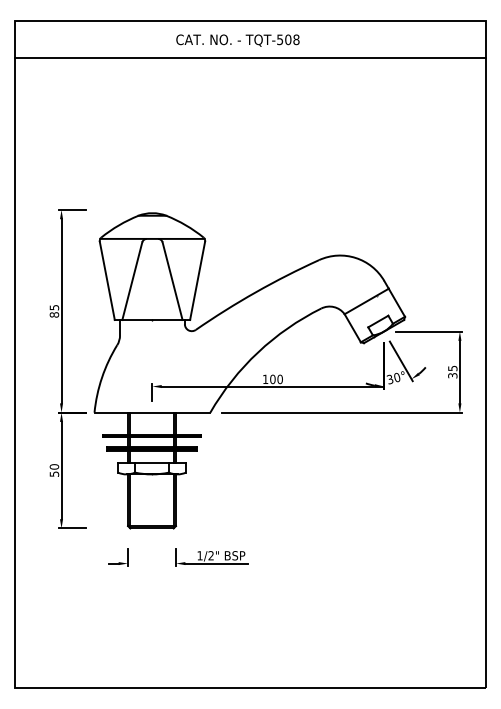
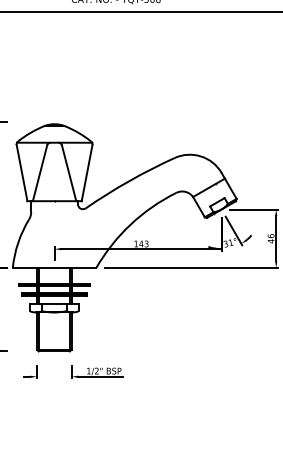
text: (452, 371) -> (270, 238), 35 -> 46
text: (397, 377) -> (231, 242), 30° -> 31°
text: (275, 379) -> (143, 244), 100 -> 143

